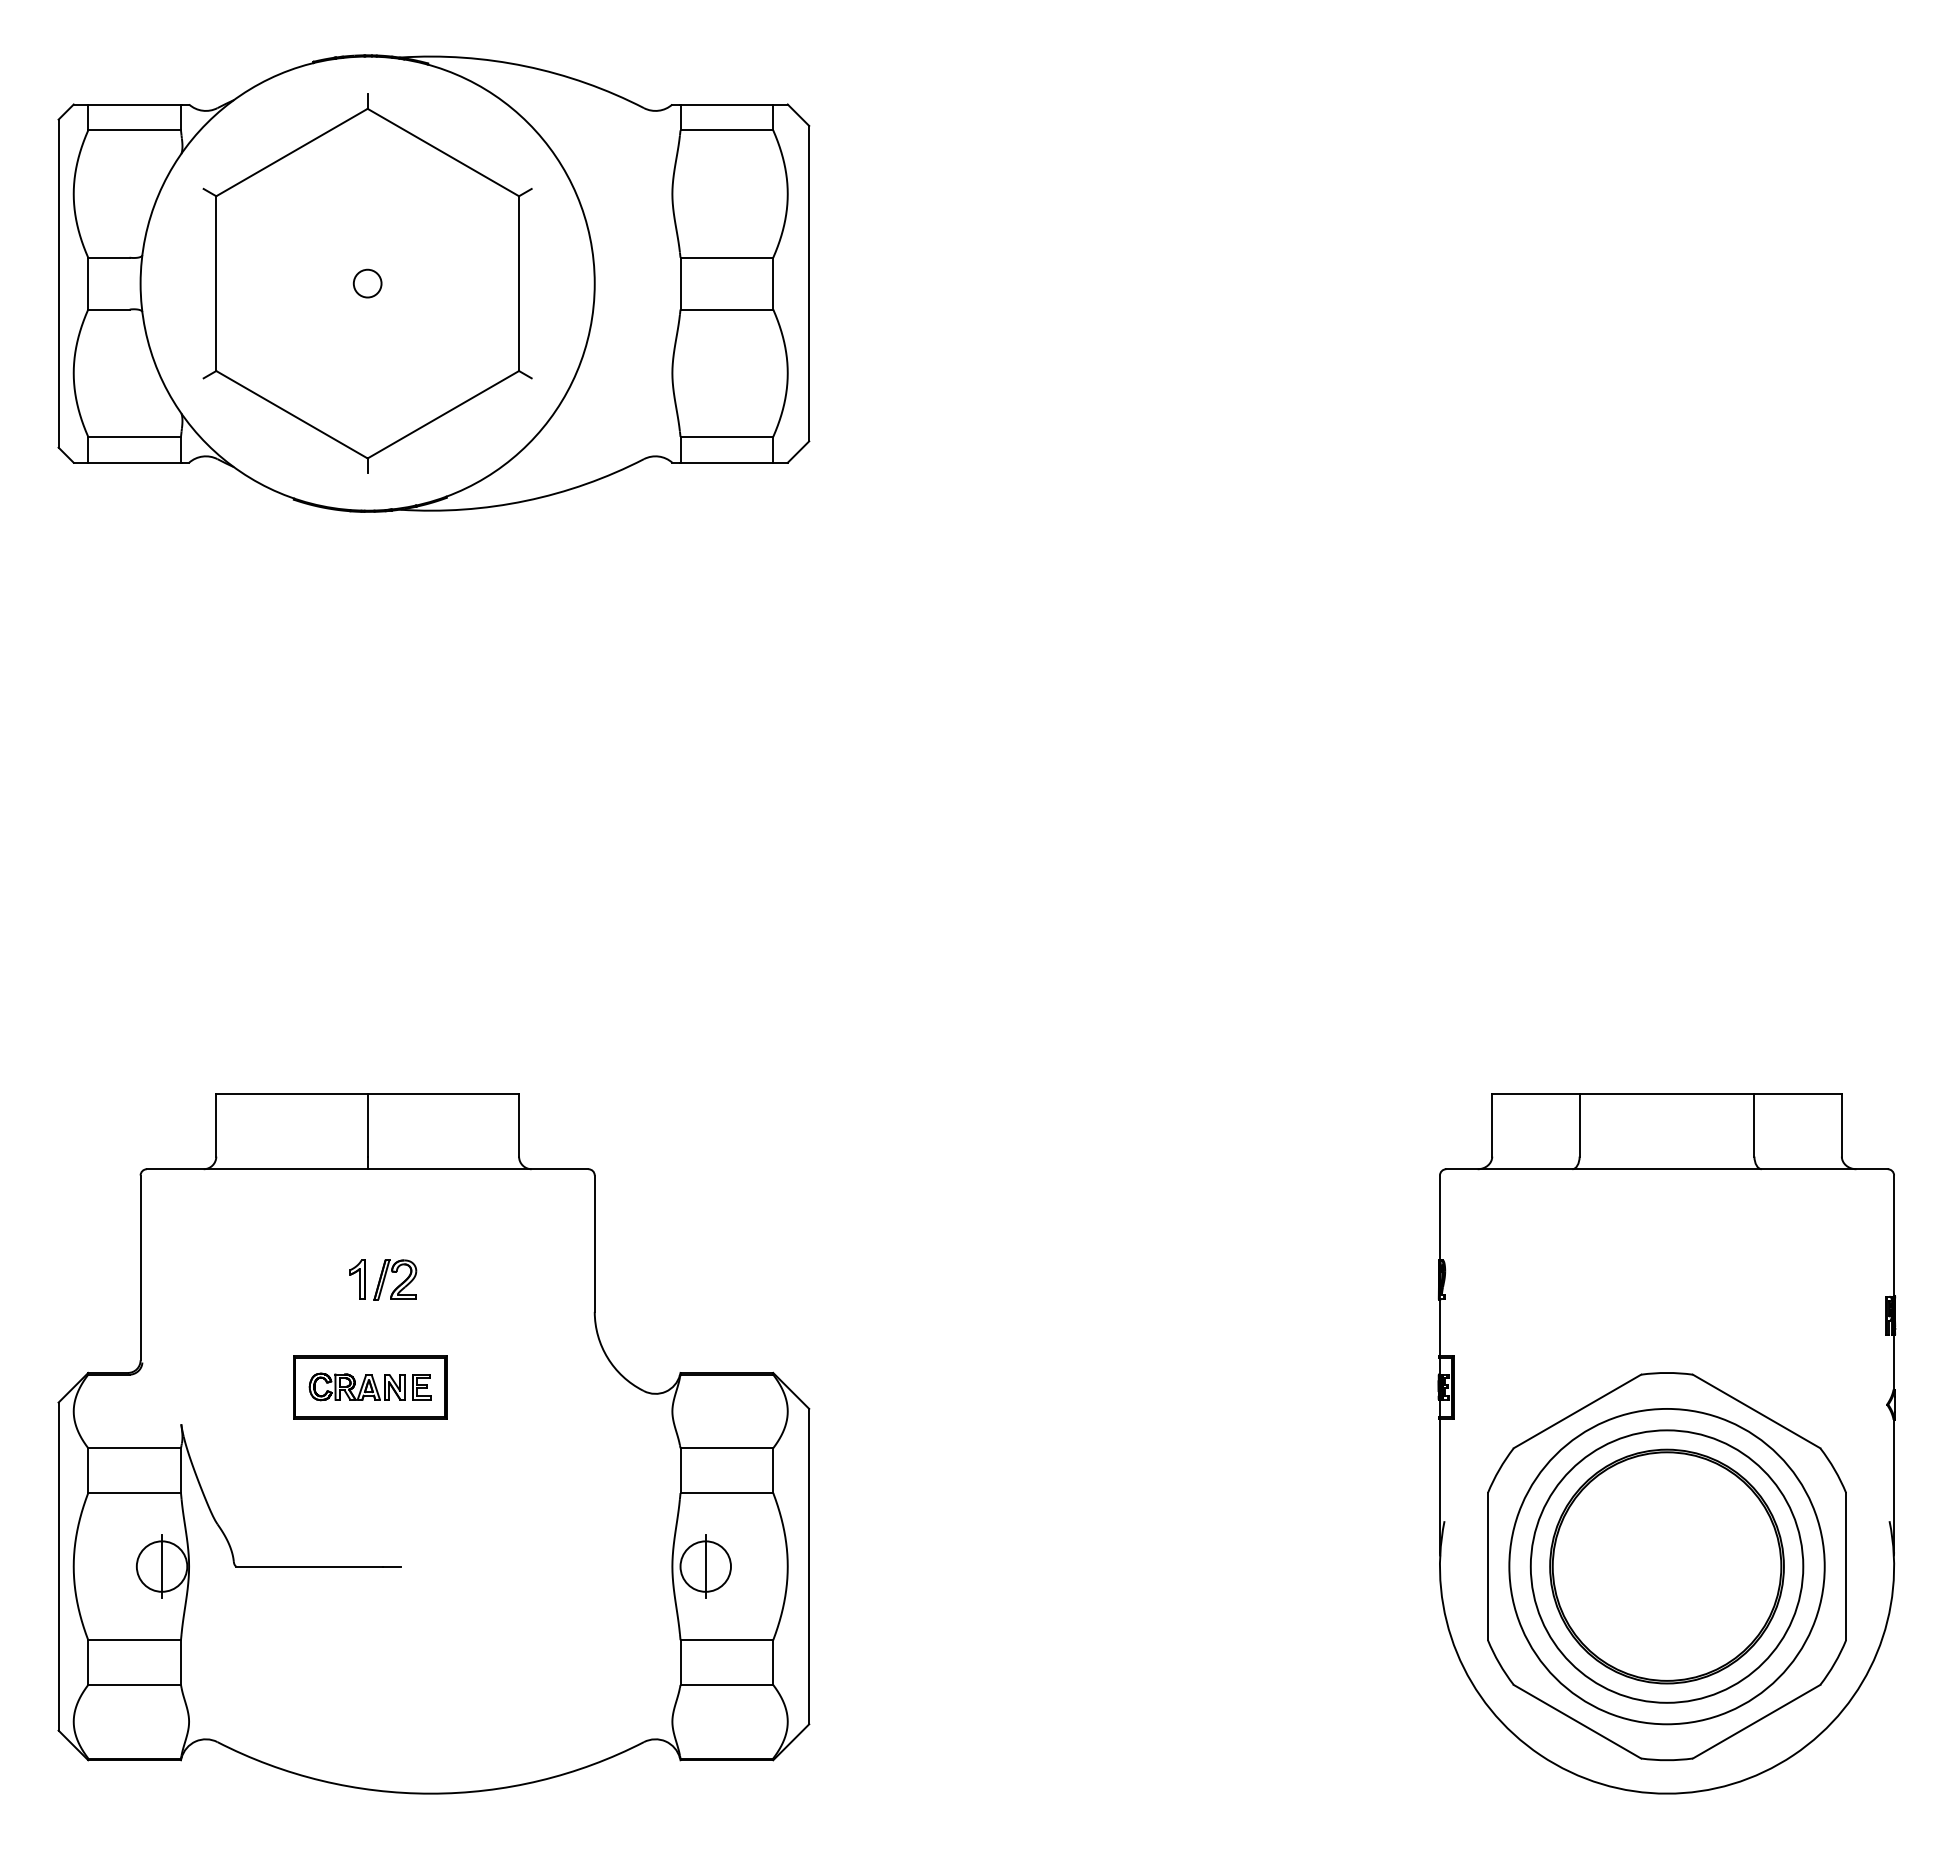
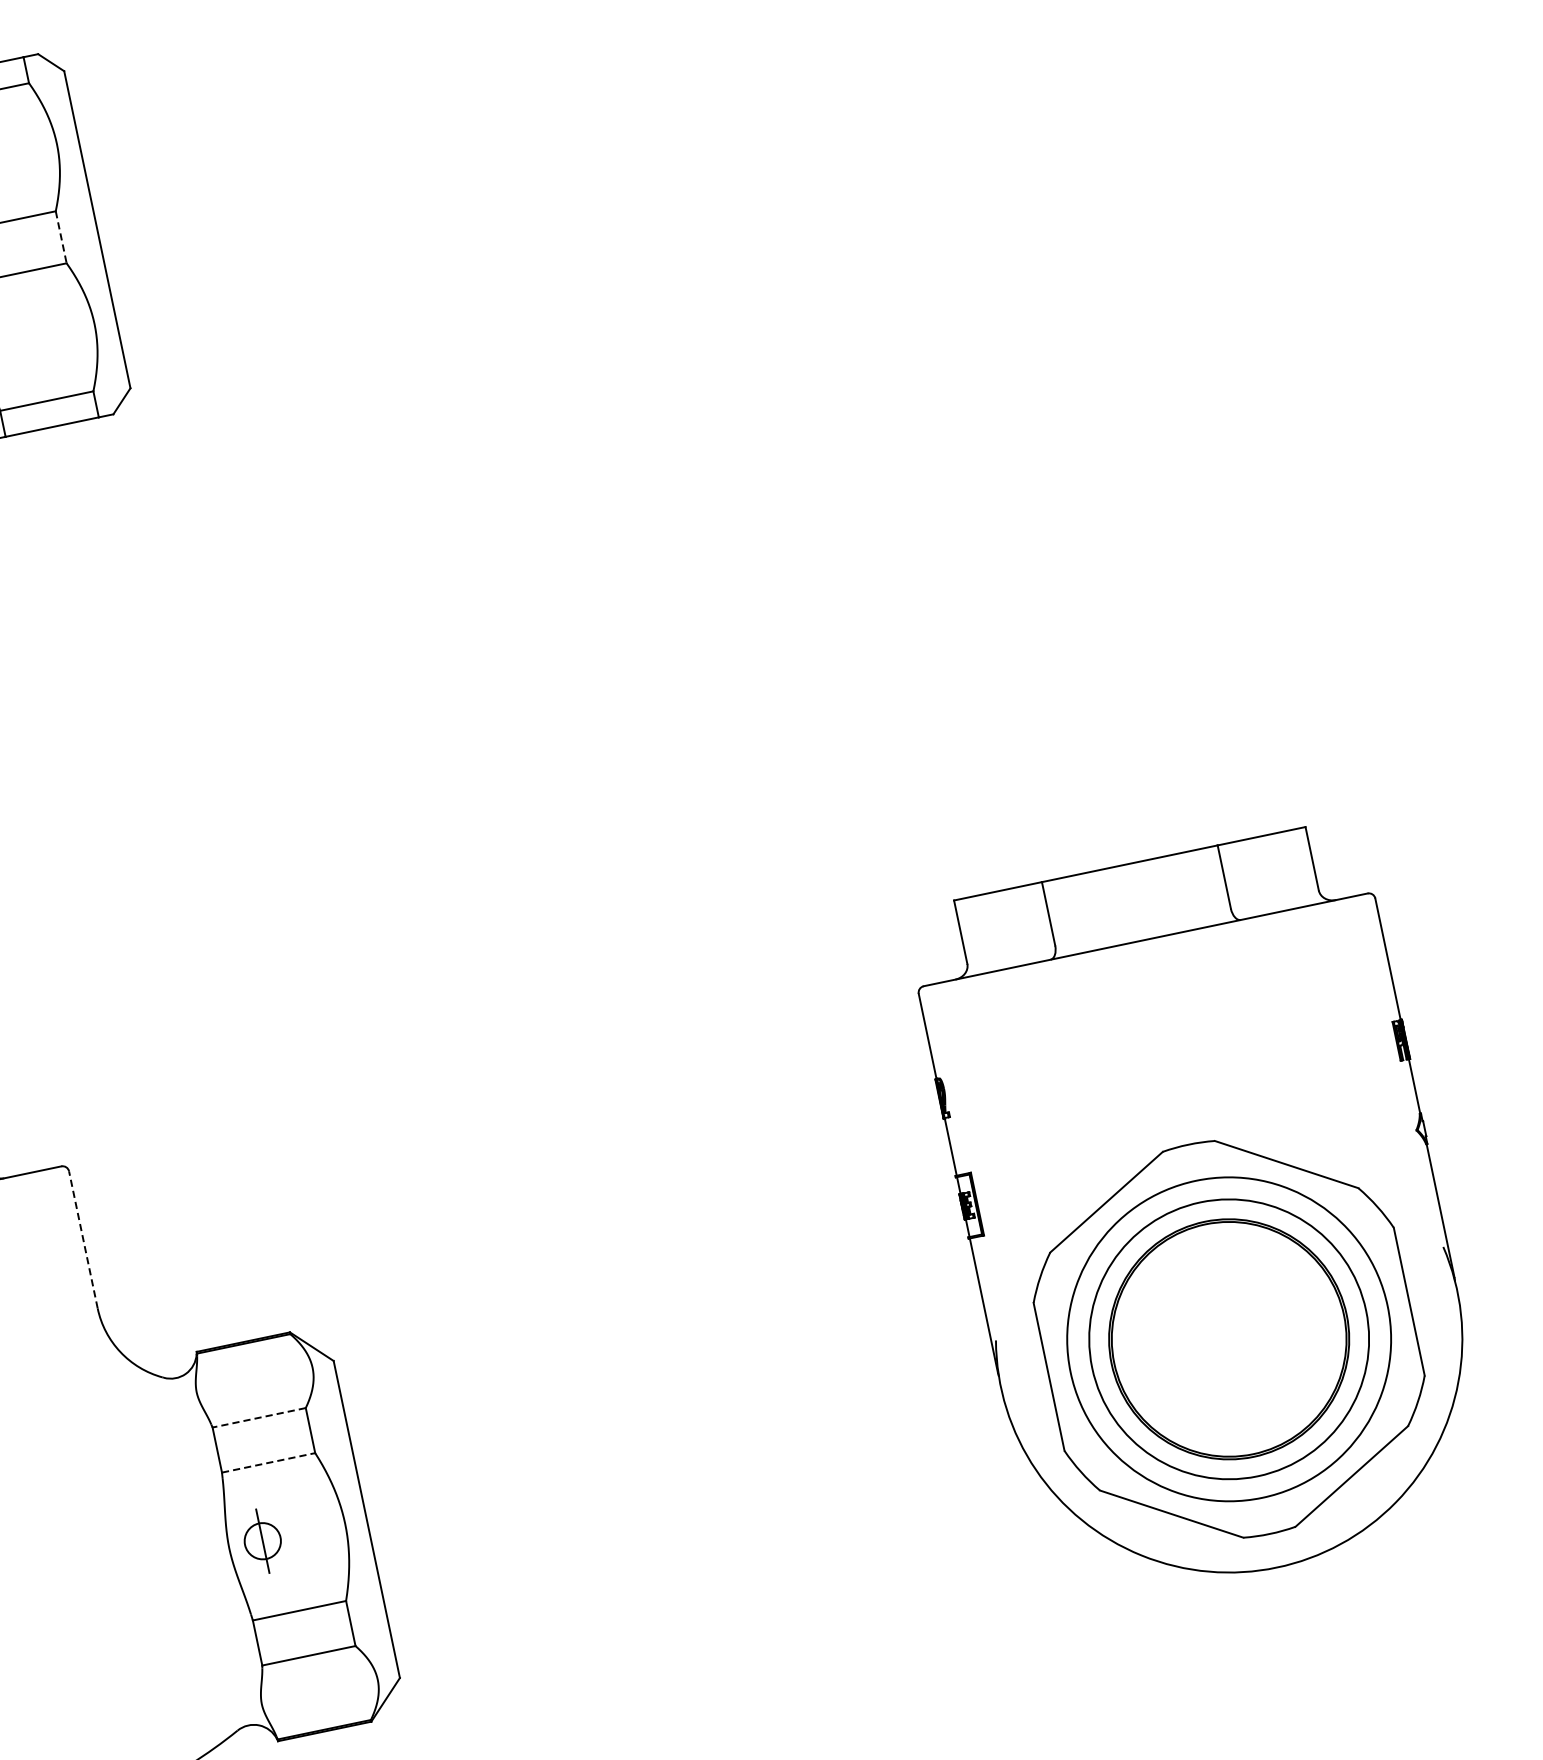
line: (773, 283) -> (61, 237), solid -> dashed
line: (594, 1243) -> (83, 1239), solid -> dashed
line: (726, 1448) -> (258, 1418), solid -> dashed
line: (727, 1493) -> (269, 1463), solid -> dashed
circle: (705, 1566) -> (262, 1541), size x0.7

